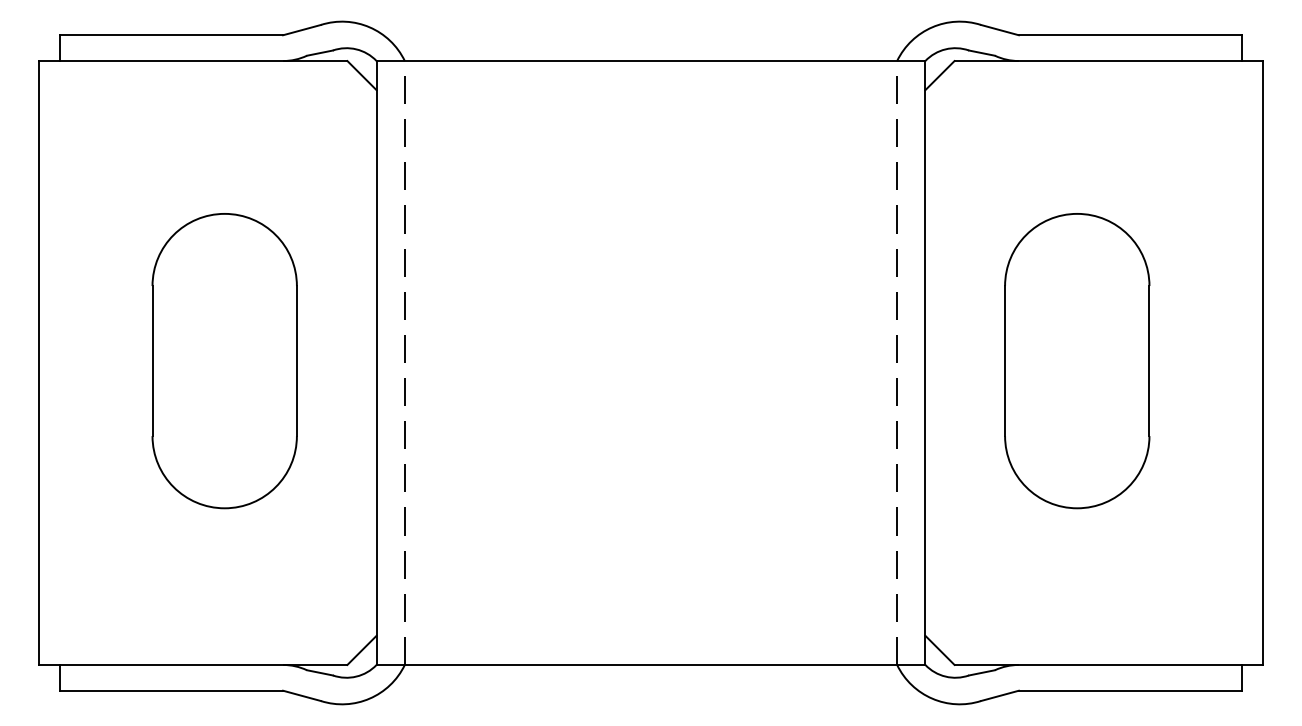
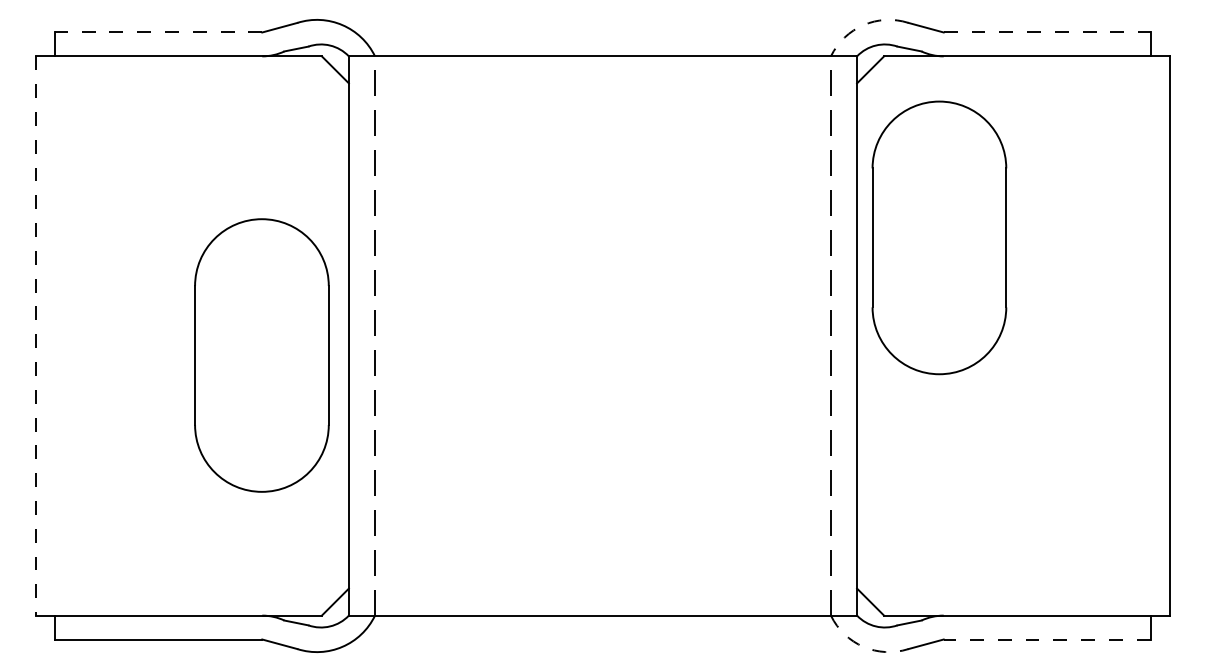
arc: (932, 27) -> (863, 25), solid -> dashed
line: (171, 35) -> (158, 32), solid -> dashed
line: (1130, 35) -> (1047, 32), solid -> dashed
part: (224, 361) -> (261, 355), moved
part: (1077, 361) -> (939, 238), moved
line: (39, 363) -> (36, 336), solid -> dashed
line: (1130, 690) -> (1047, 639), solid -> dashed
arc: (932, 698) -> (863, 646), solid -> dashed

